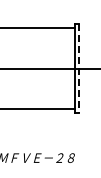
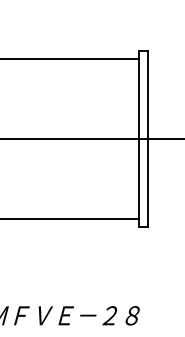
line: (79, 68) -> (148, 138), dashed -> solid

